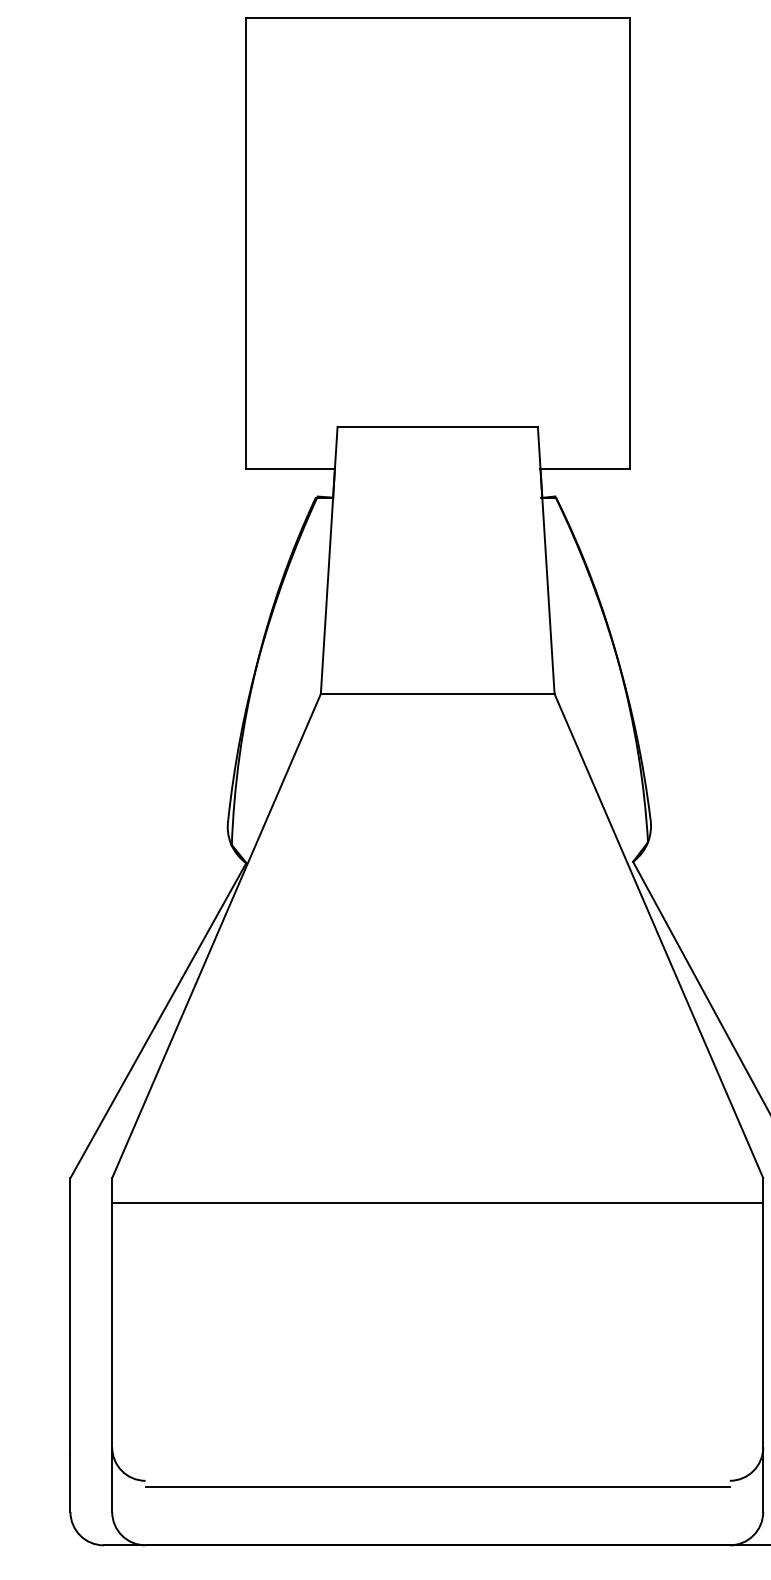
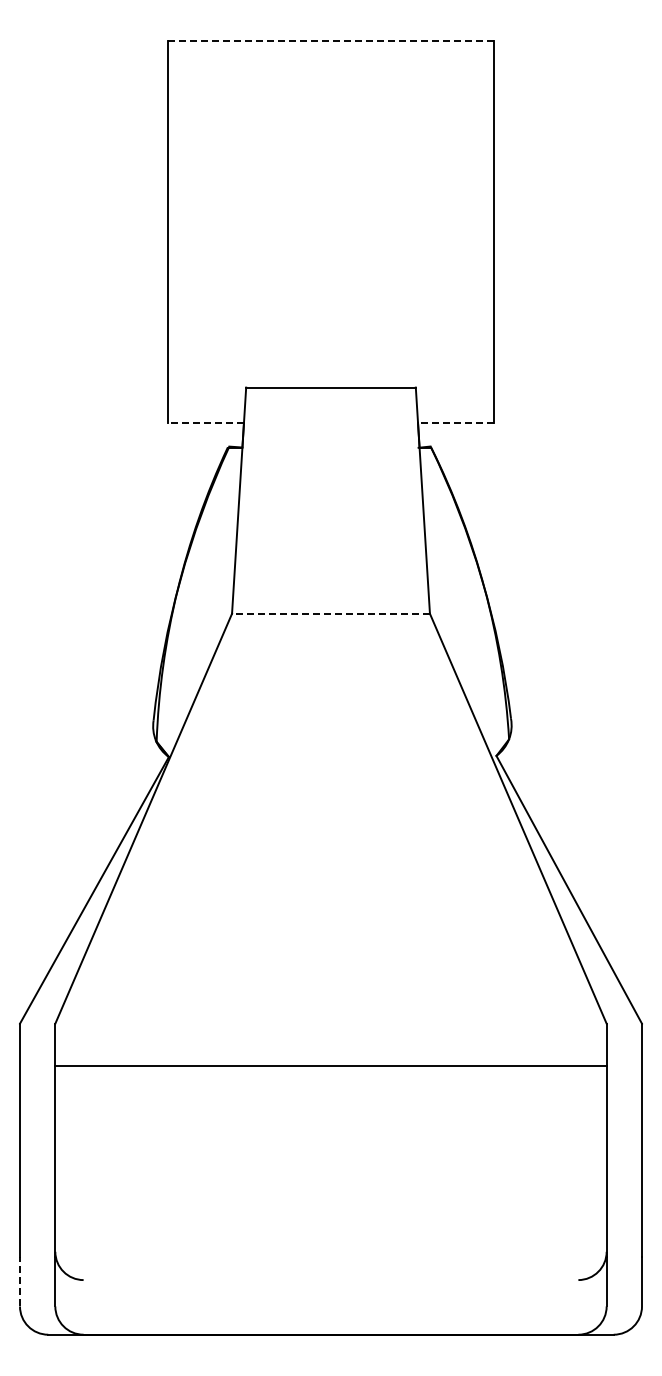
line: (438, 18) -> (331, 41), solid -> dashed
line: (290, 468) -> (206, 422), solid -> dashed
line: (584, 468) -> (455, 422), solid -> dashed
line: (438, 693) -> (331, 613), solid -> dashed
line: (437, 1202) -> (330, 1065), moved
line: (71, 1482) -> (20, 1281), solid -> dashed
line: (437, 1487) -> (330, 1285), removed

